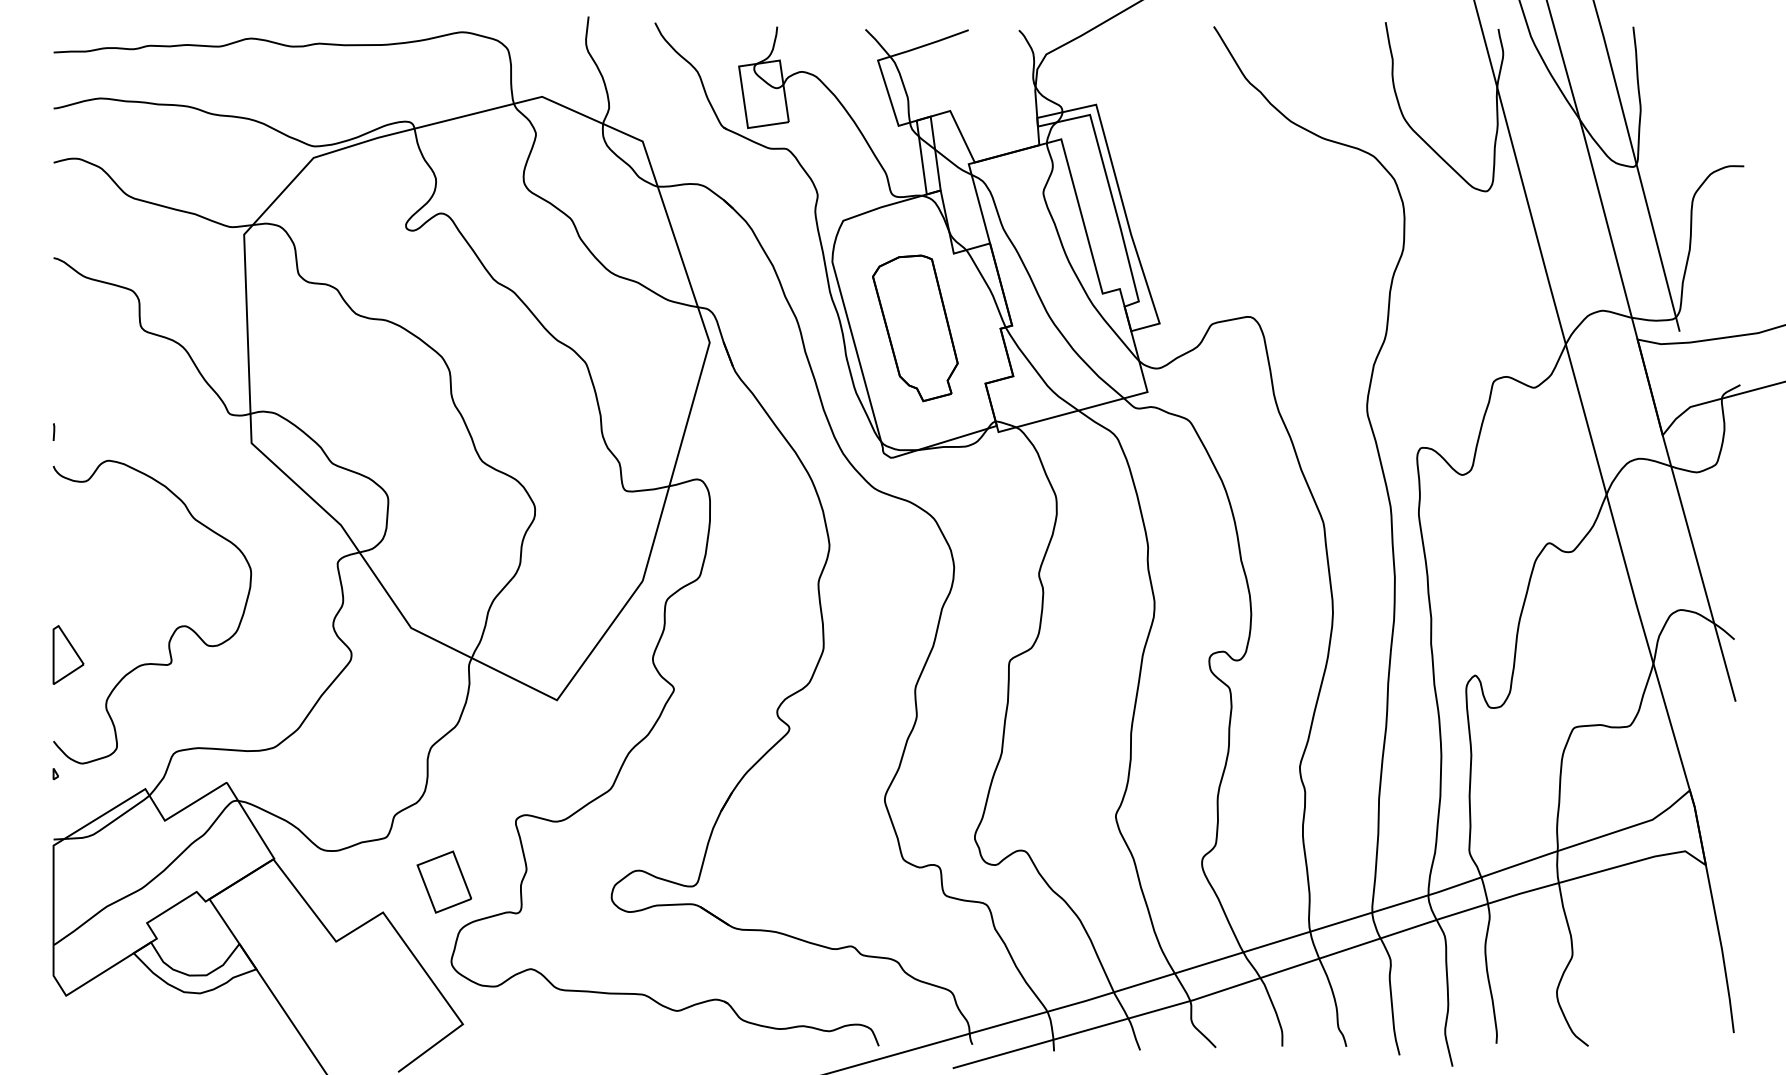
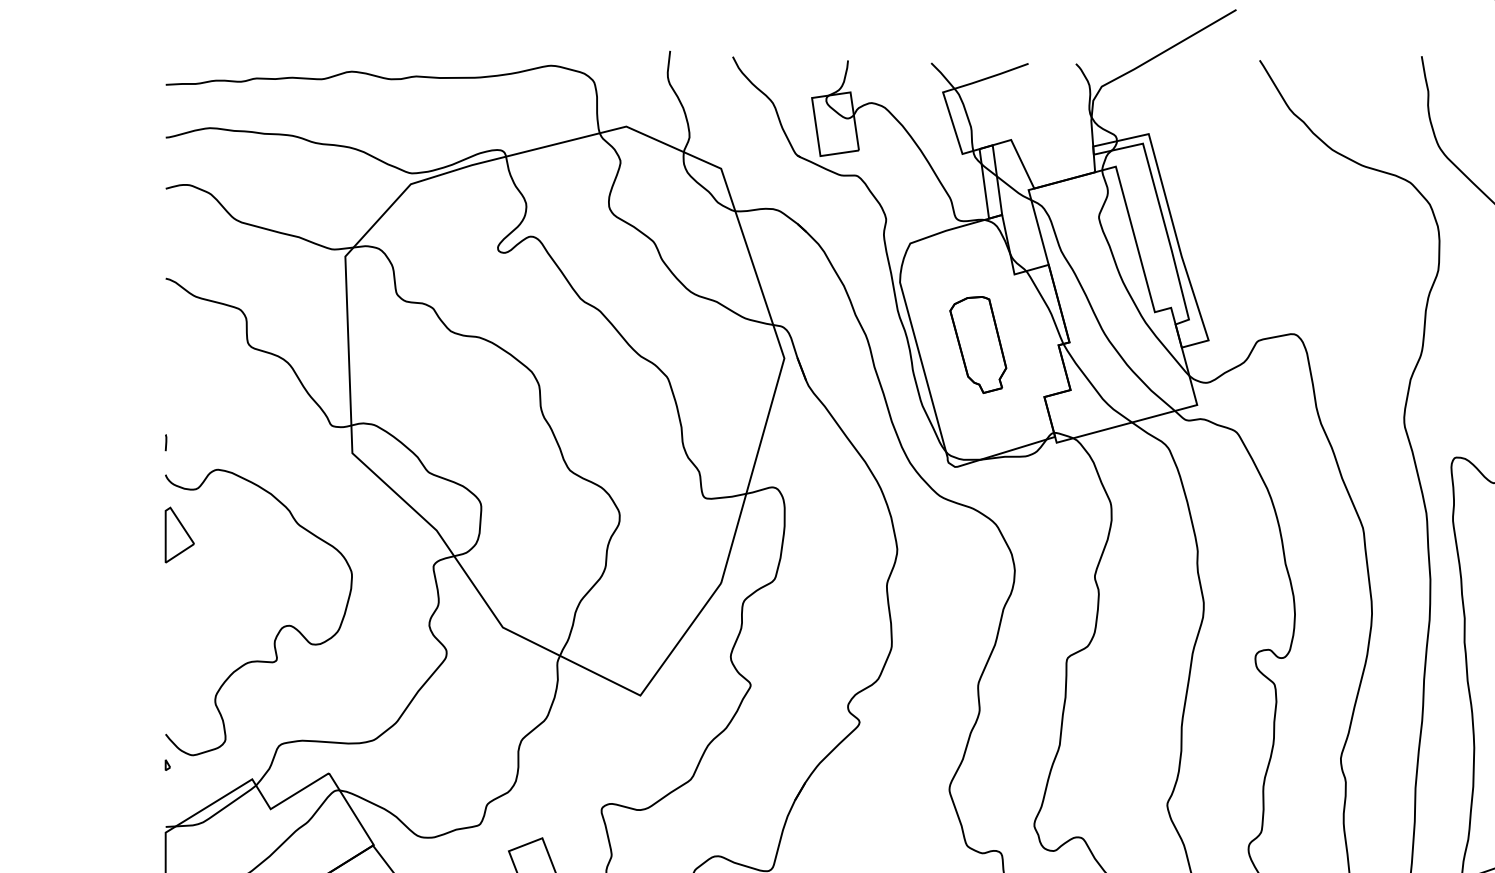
part: (915, 328) -> (978, 345), size x0.7
part: (68, 654) -> (179, 534), moved

